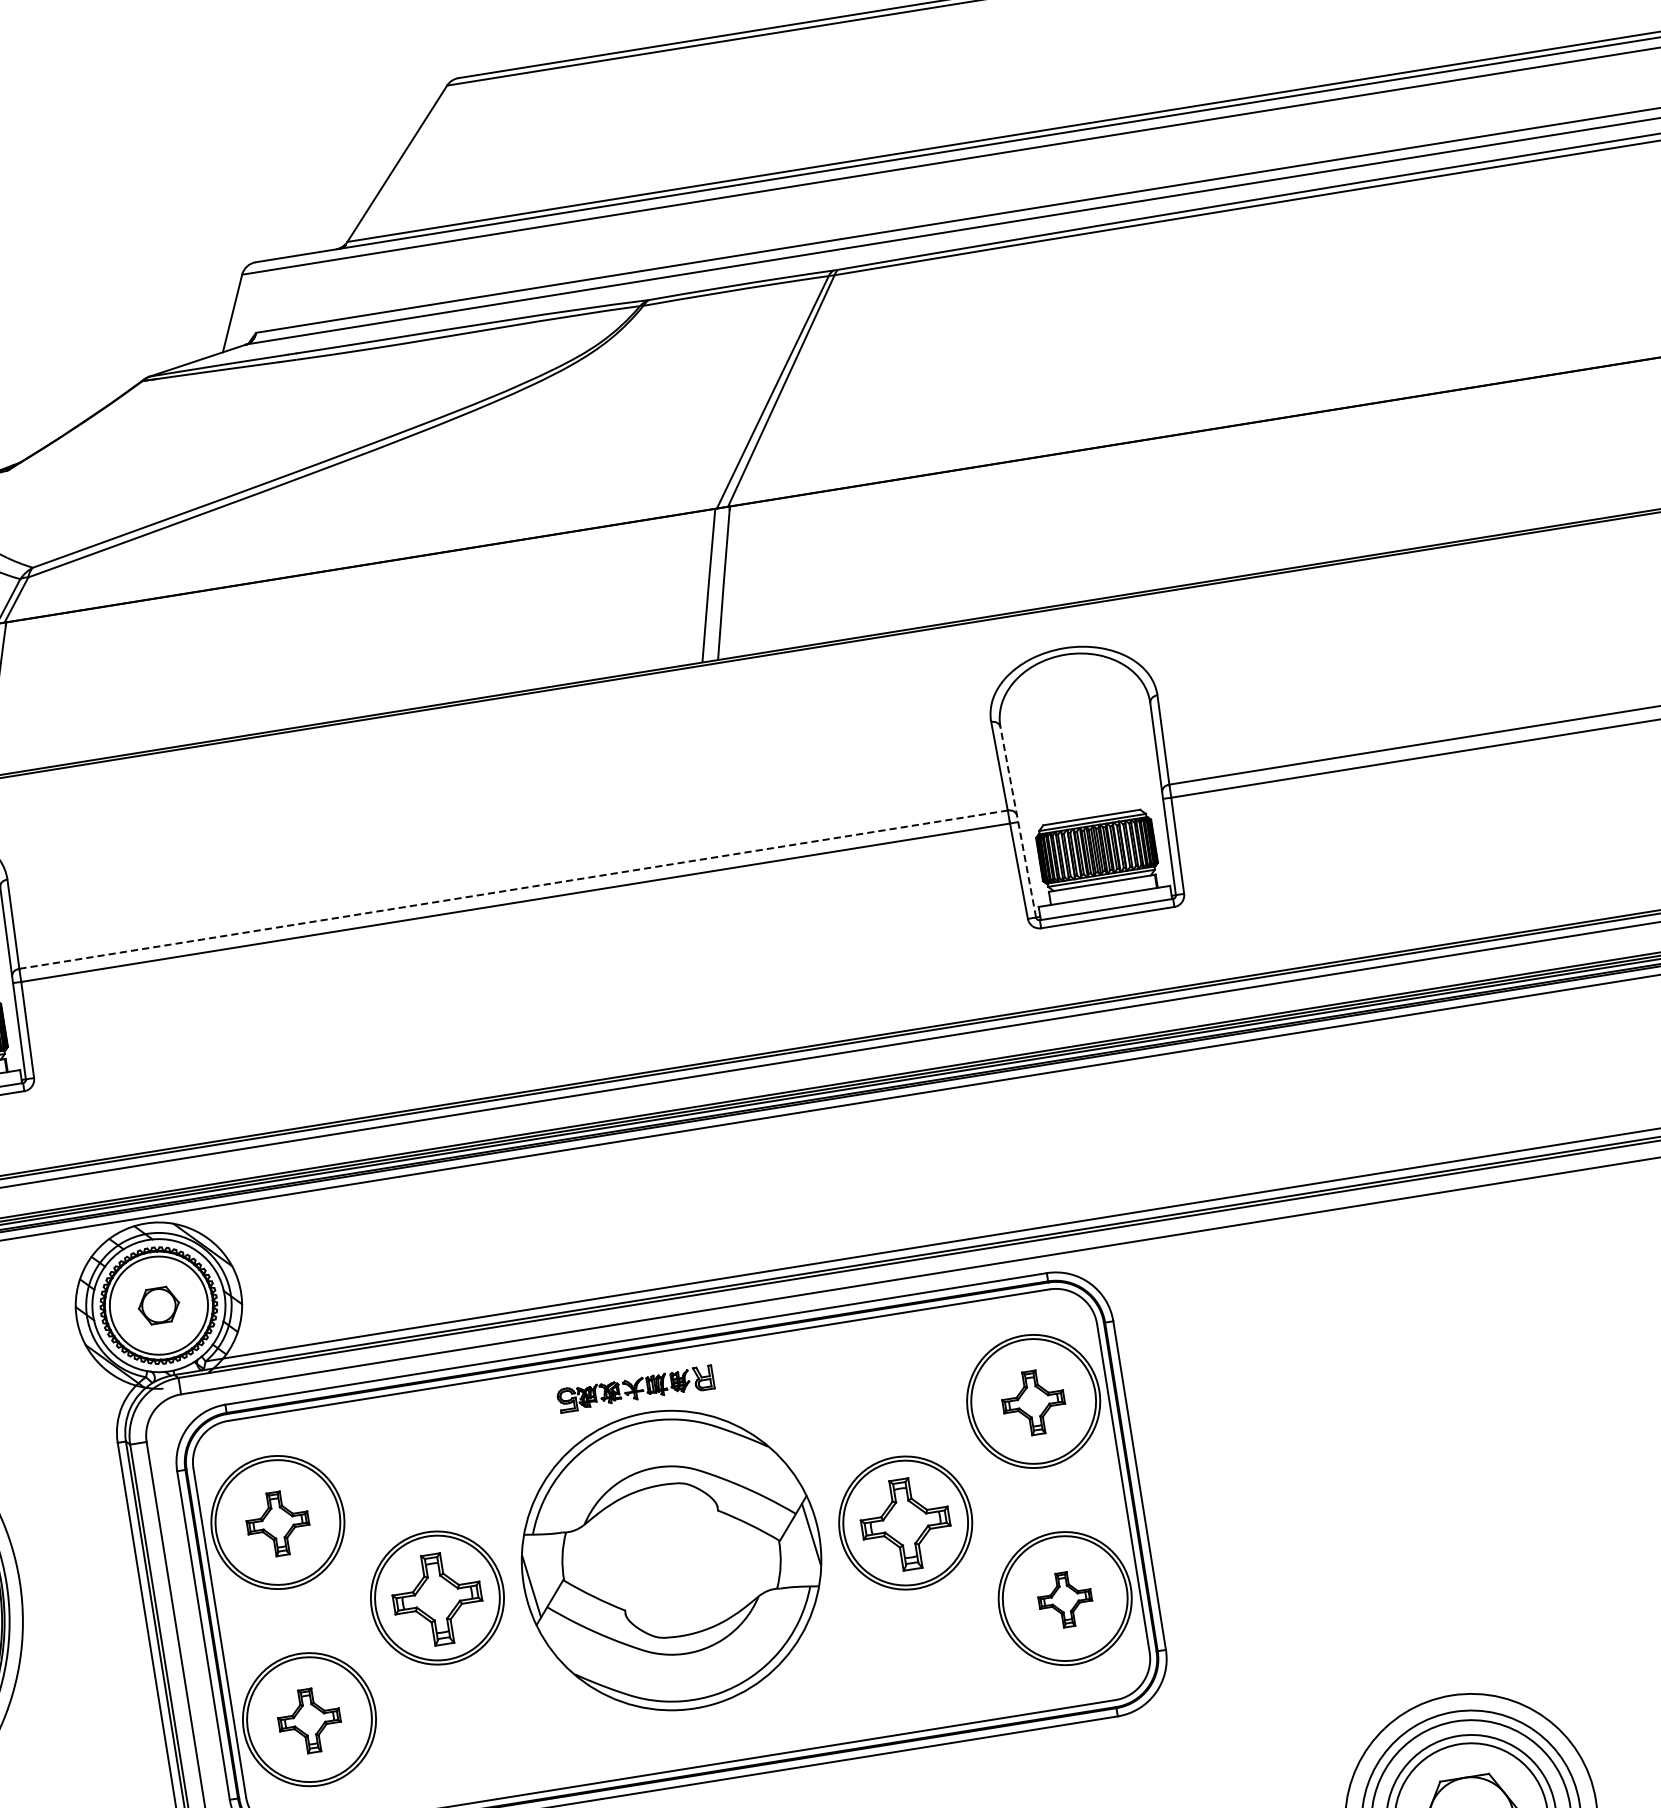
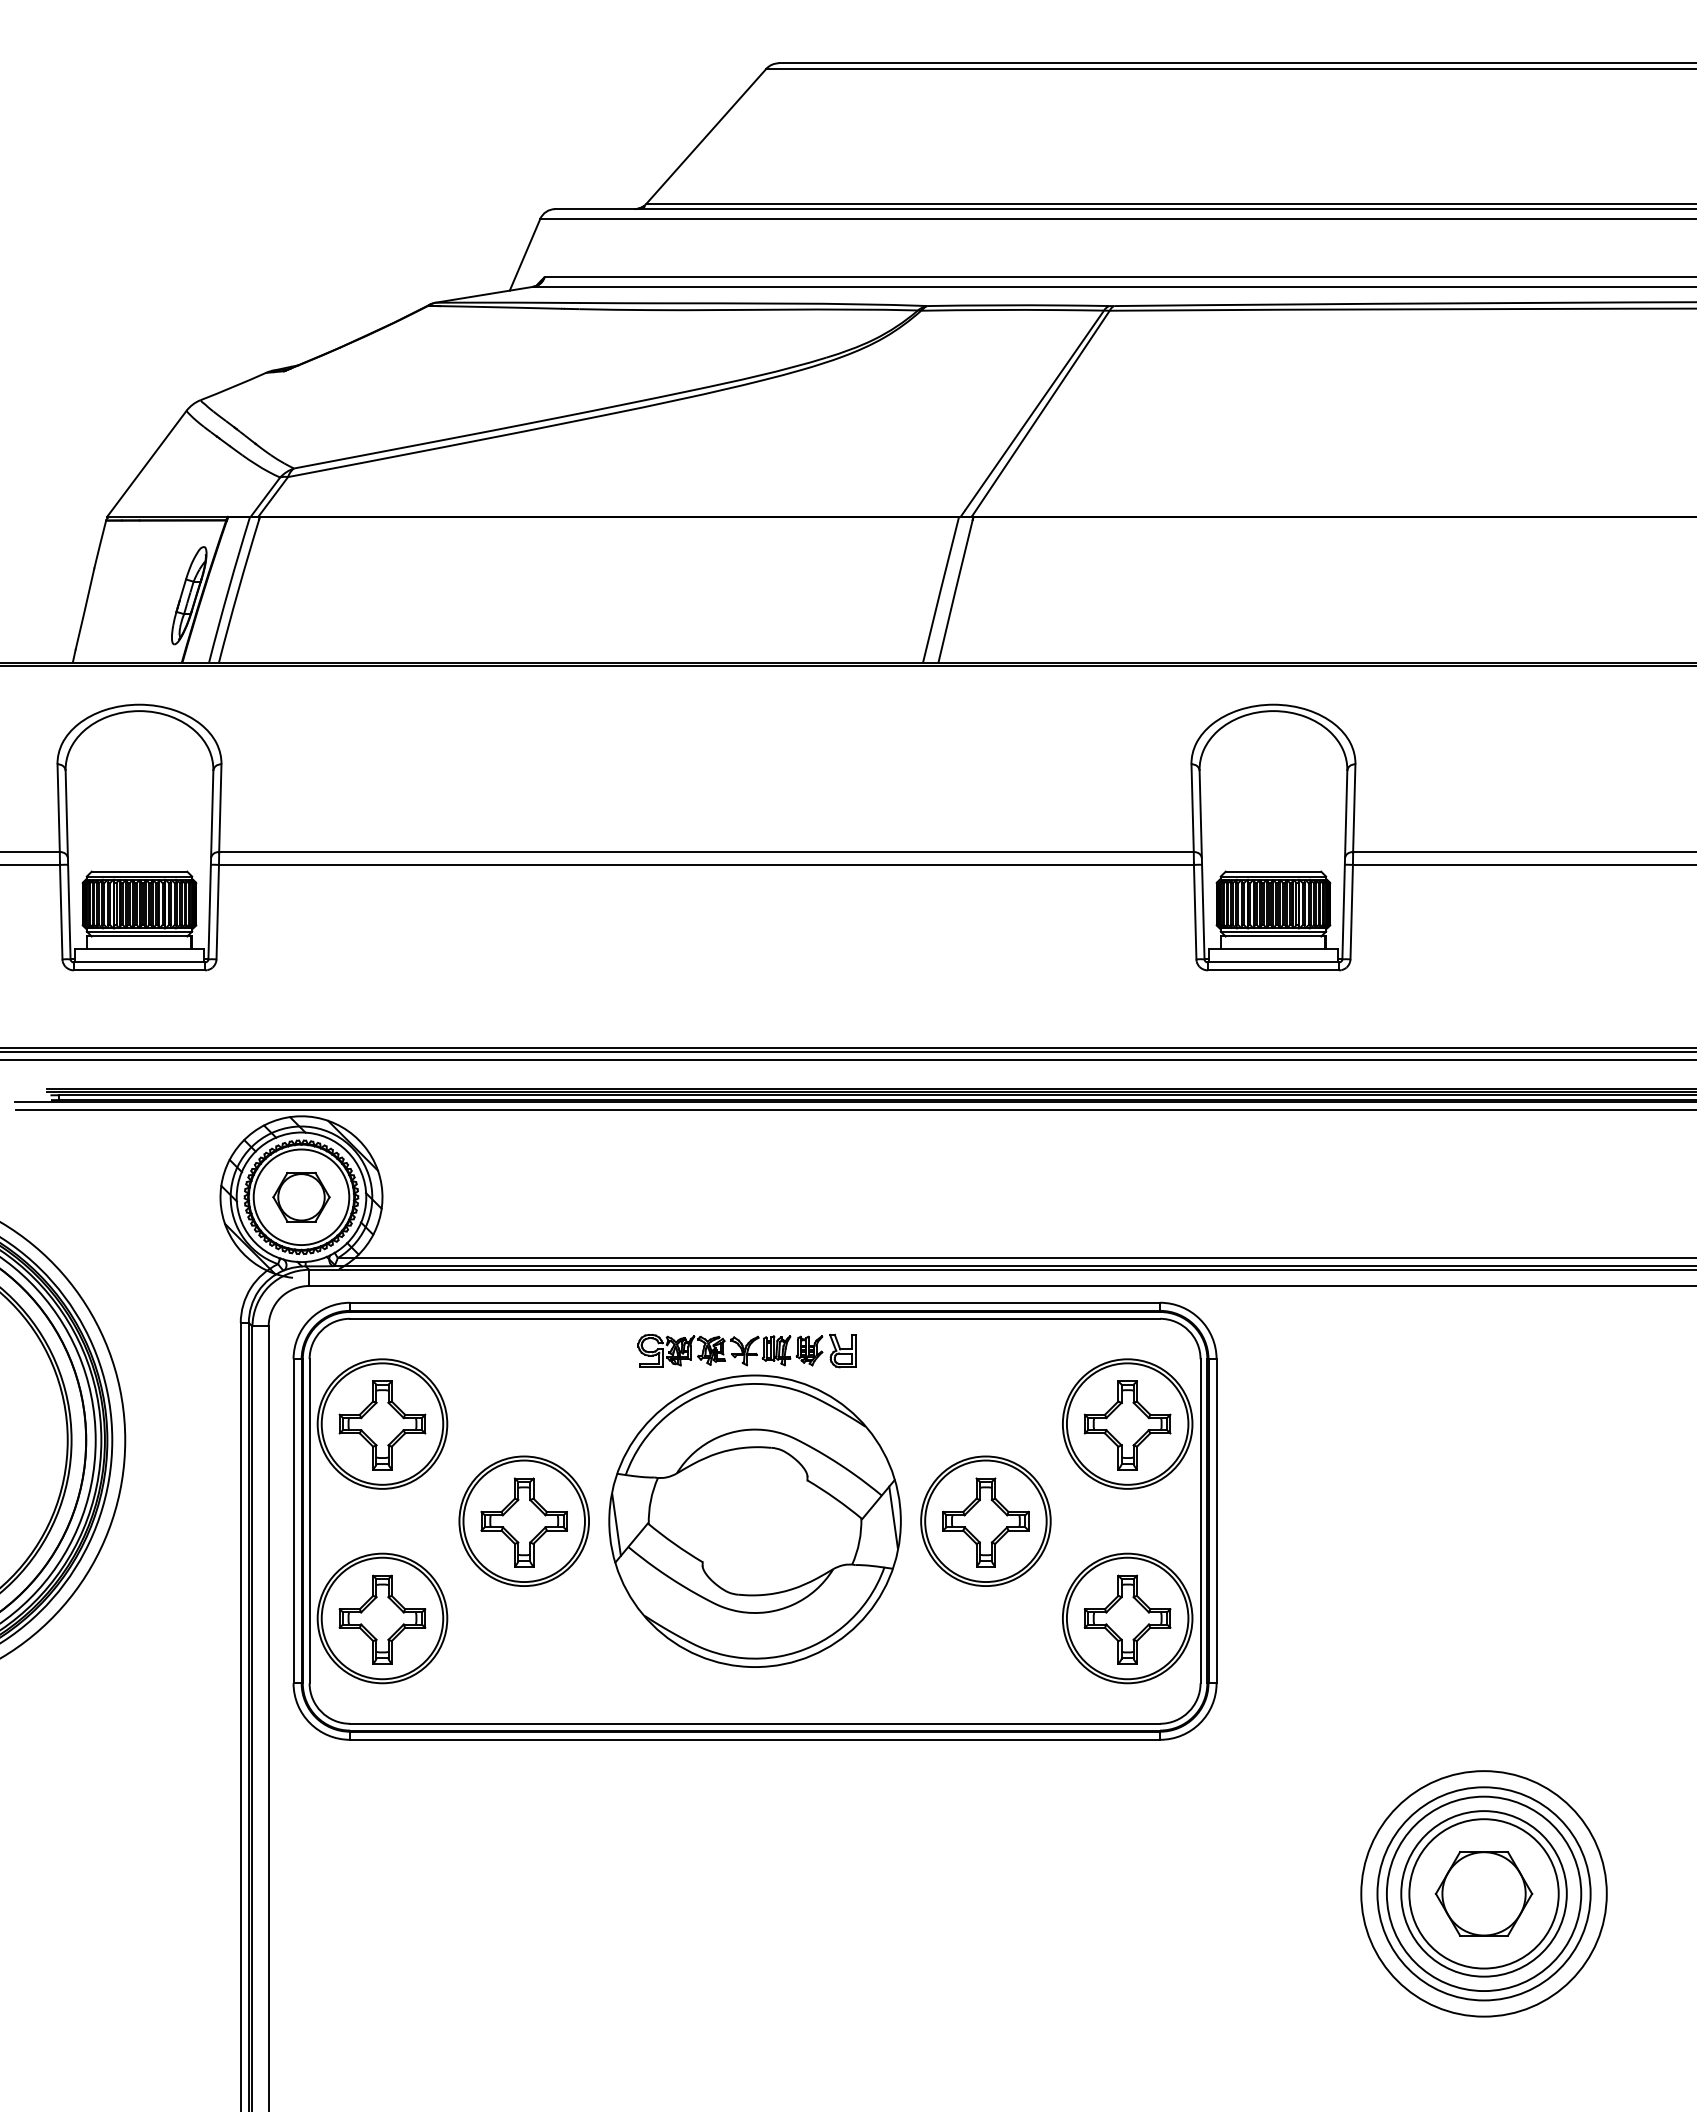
line: (1018, 821) -> (1202, 864), dashed -> solid
line: (513, 890) -> (706, 852), dashed -> solid
part: (158, 1305) -> (301, 1197), size x1.43
part: (635, 1388) -> (746, 1350), size x1.43
part: (1033, 1402) -> (1127, 1425), size x1.43
part: (278, 1523) -> (382, 1425), size x1.43
part: (1065, 1599) -> (1127, 1619), size x1.67
part: (309, 1720) -> (382, 1619), size x1.43

